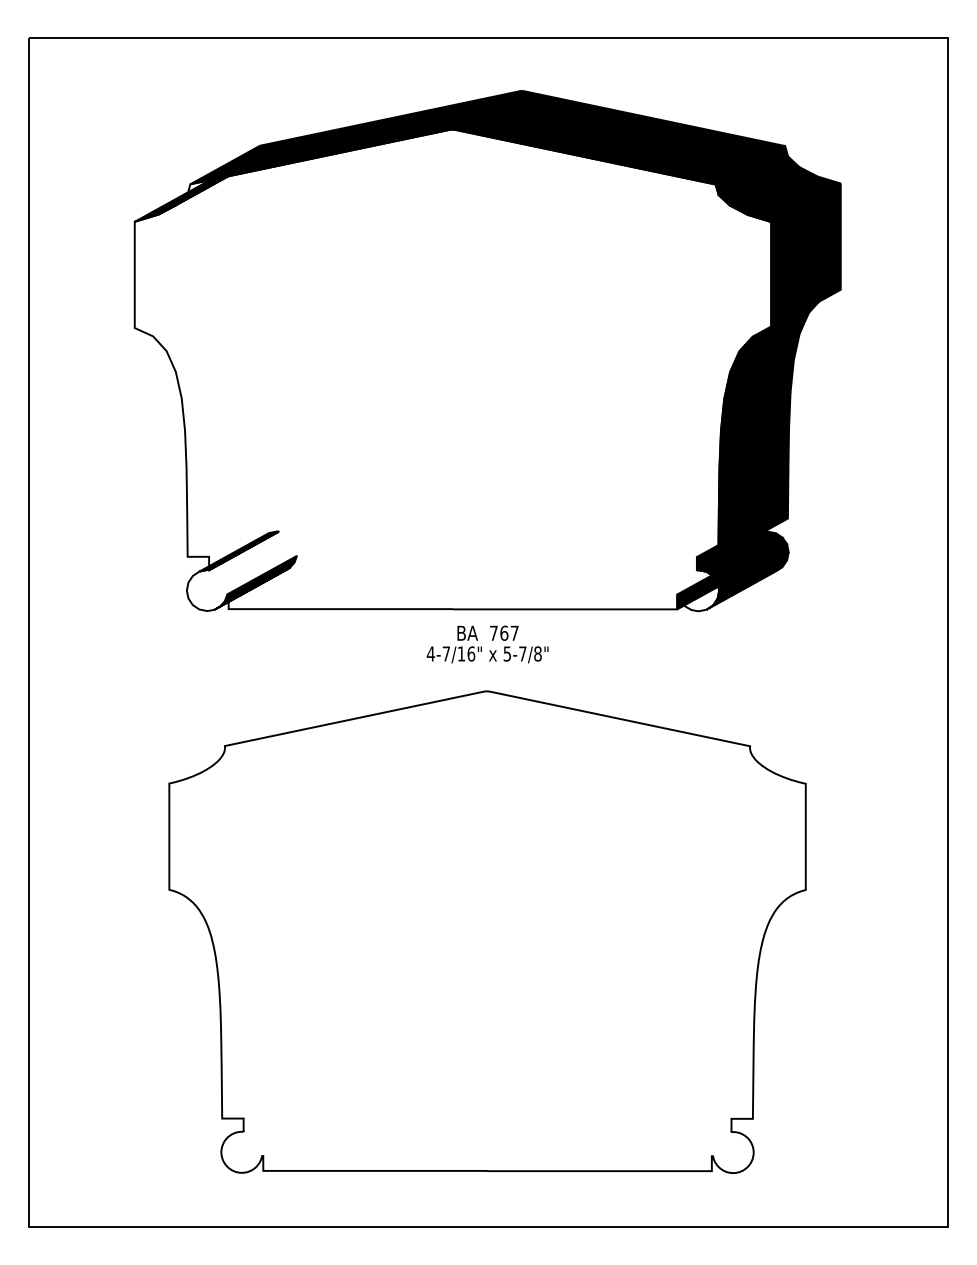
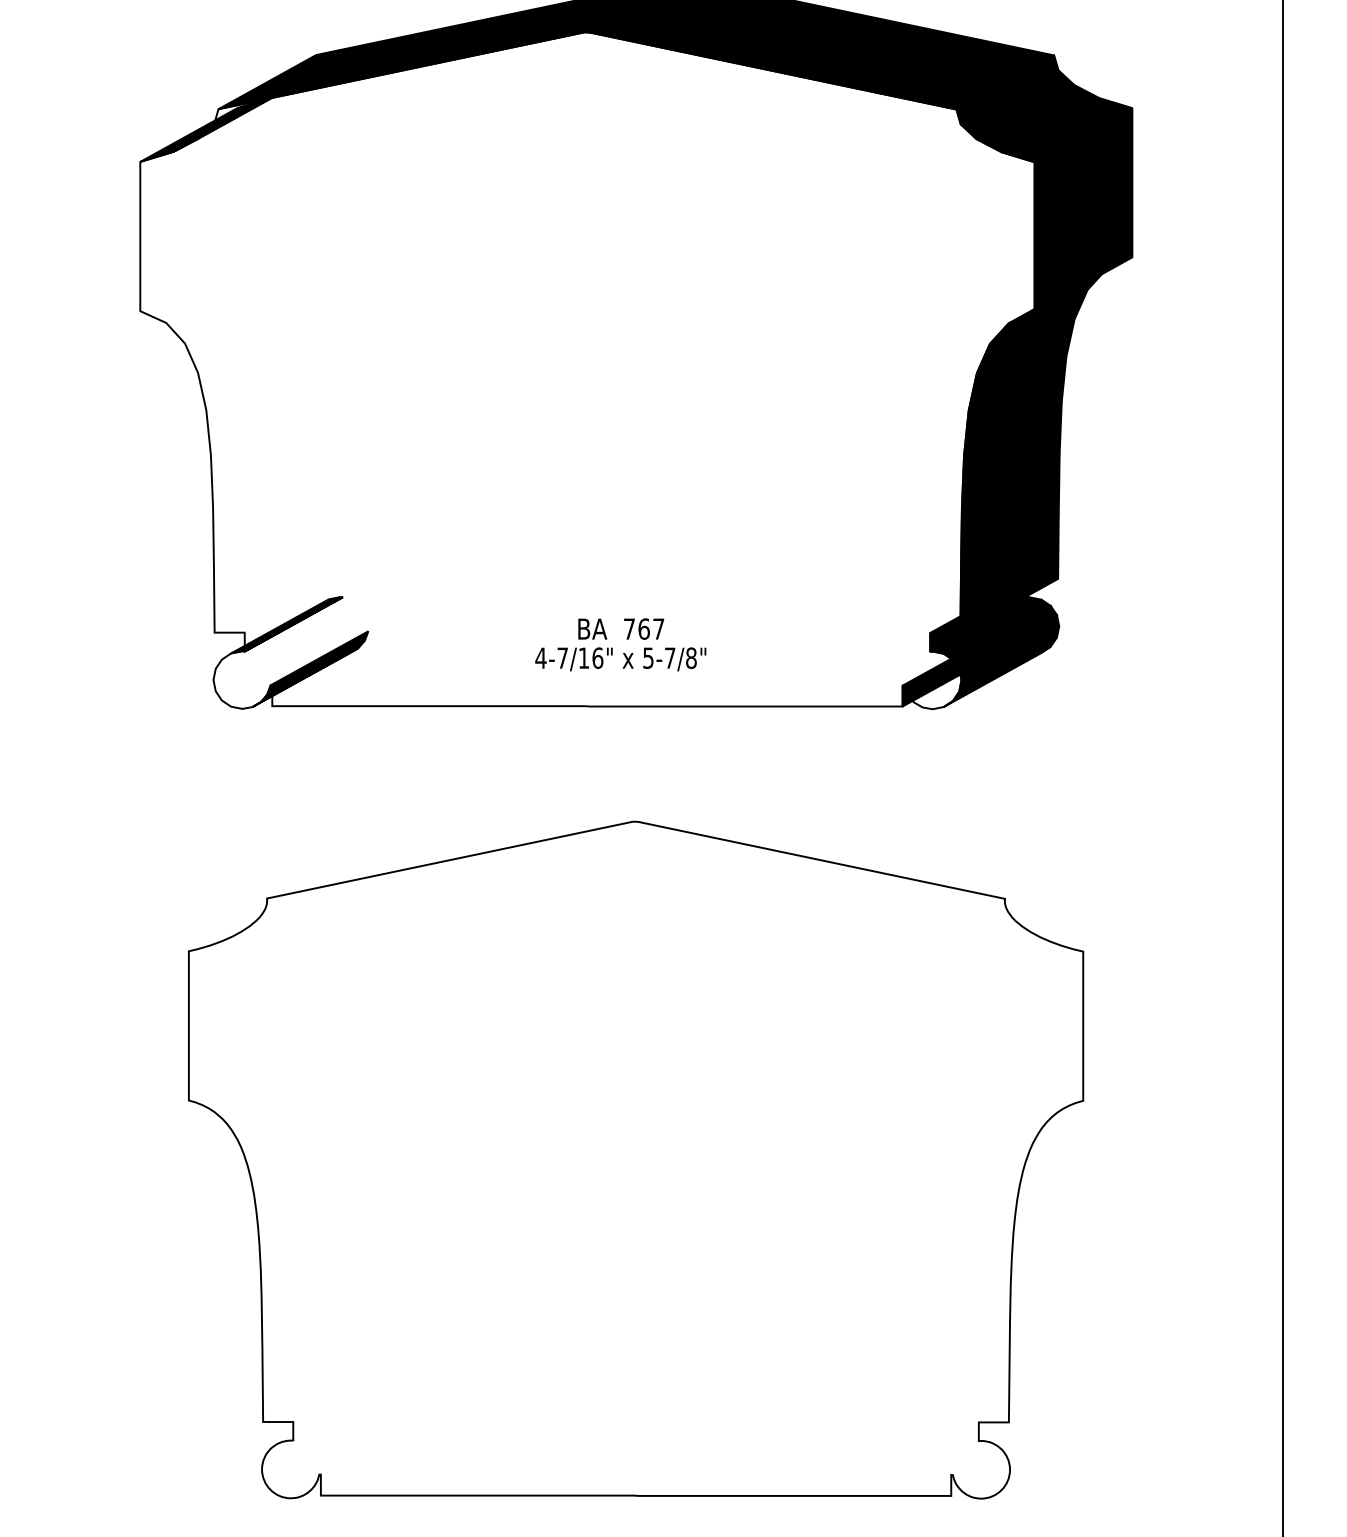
text: (487, 644) -> (620, 644), moved

